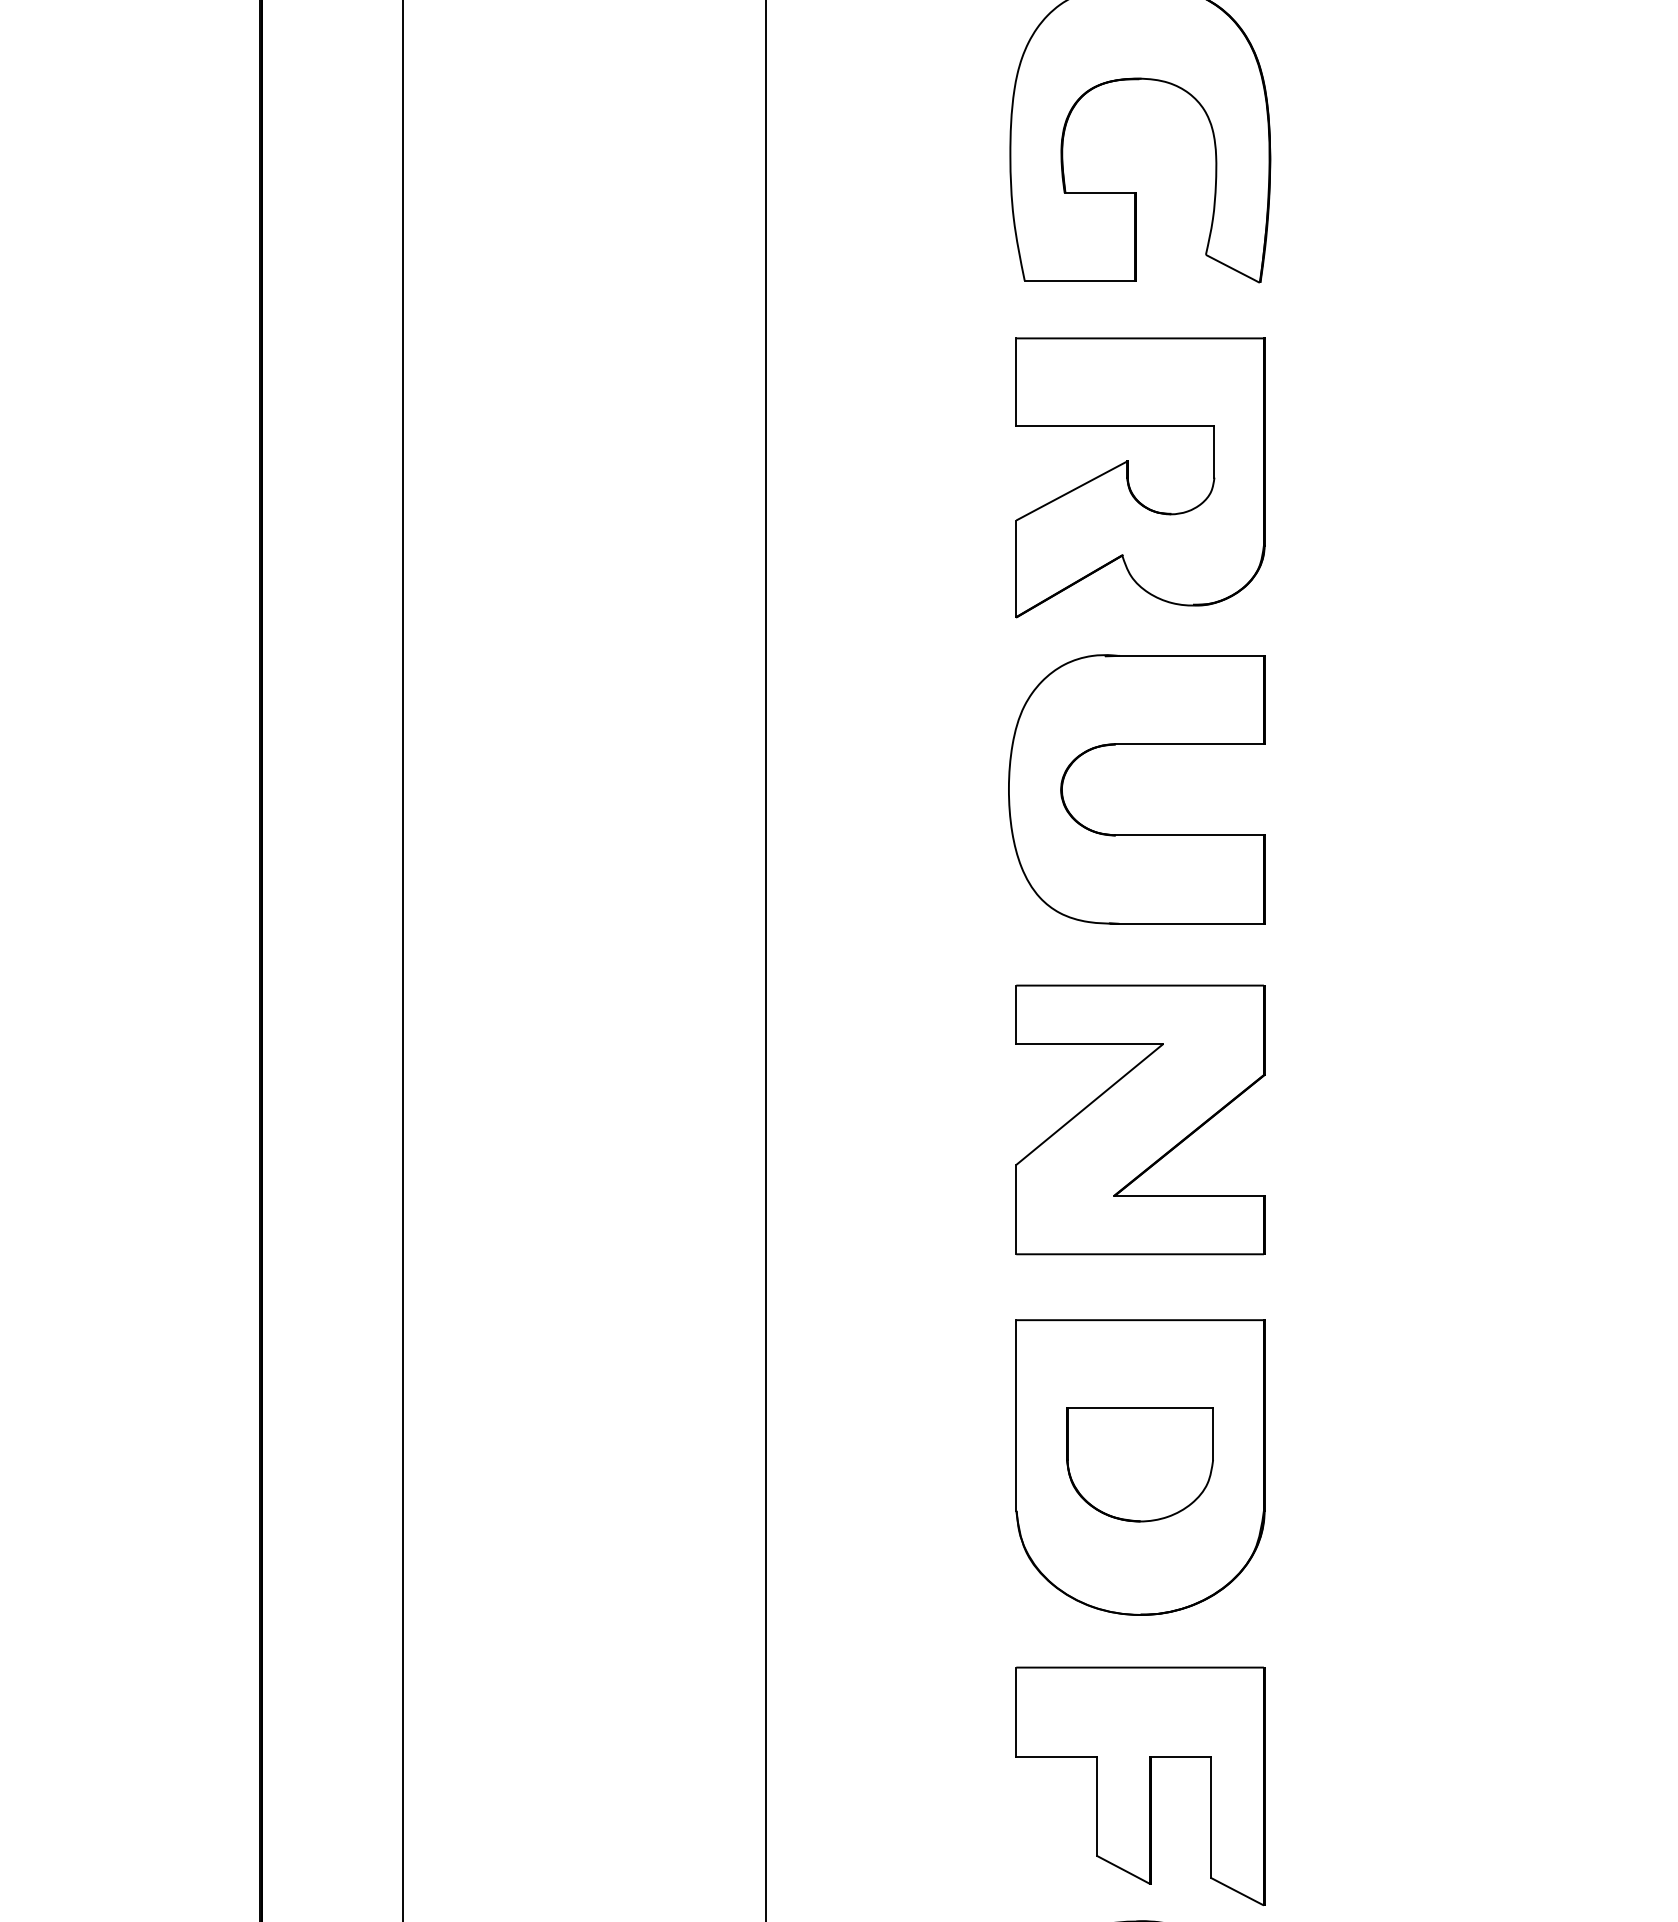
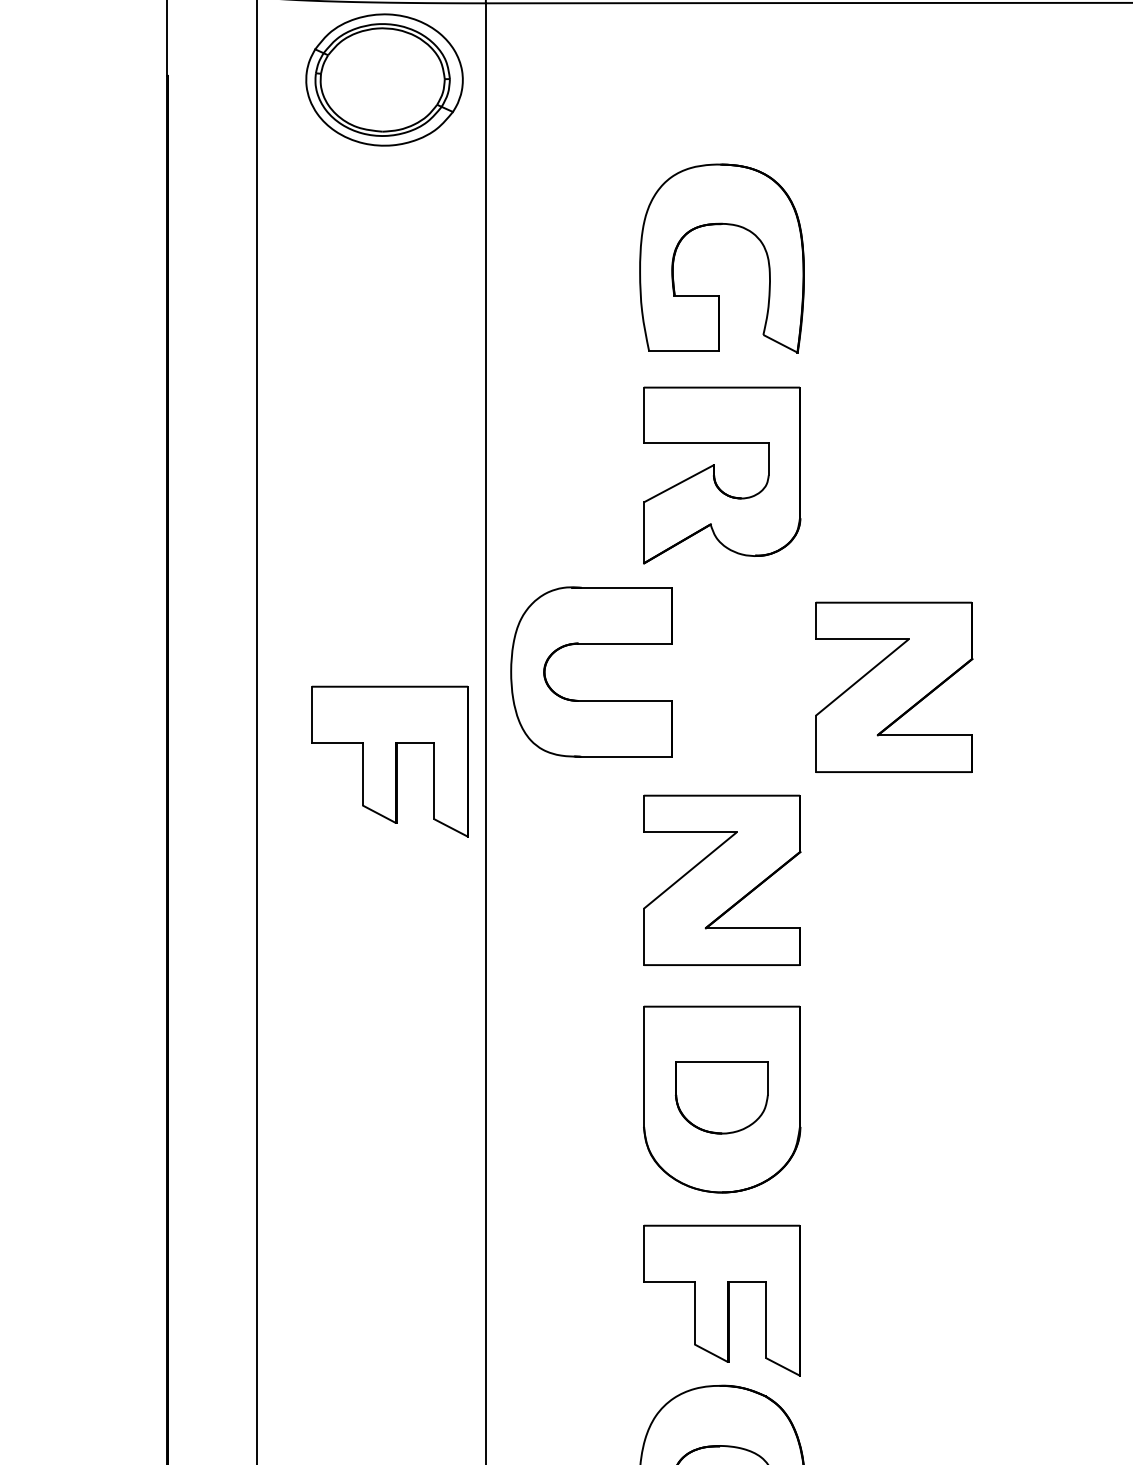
part: (1136, 745) -> (591, 644), moved
part: (1413, 812) -> (894, 686), added
part: (612, 931) -> (389, 761), added

